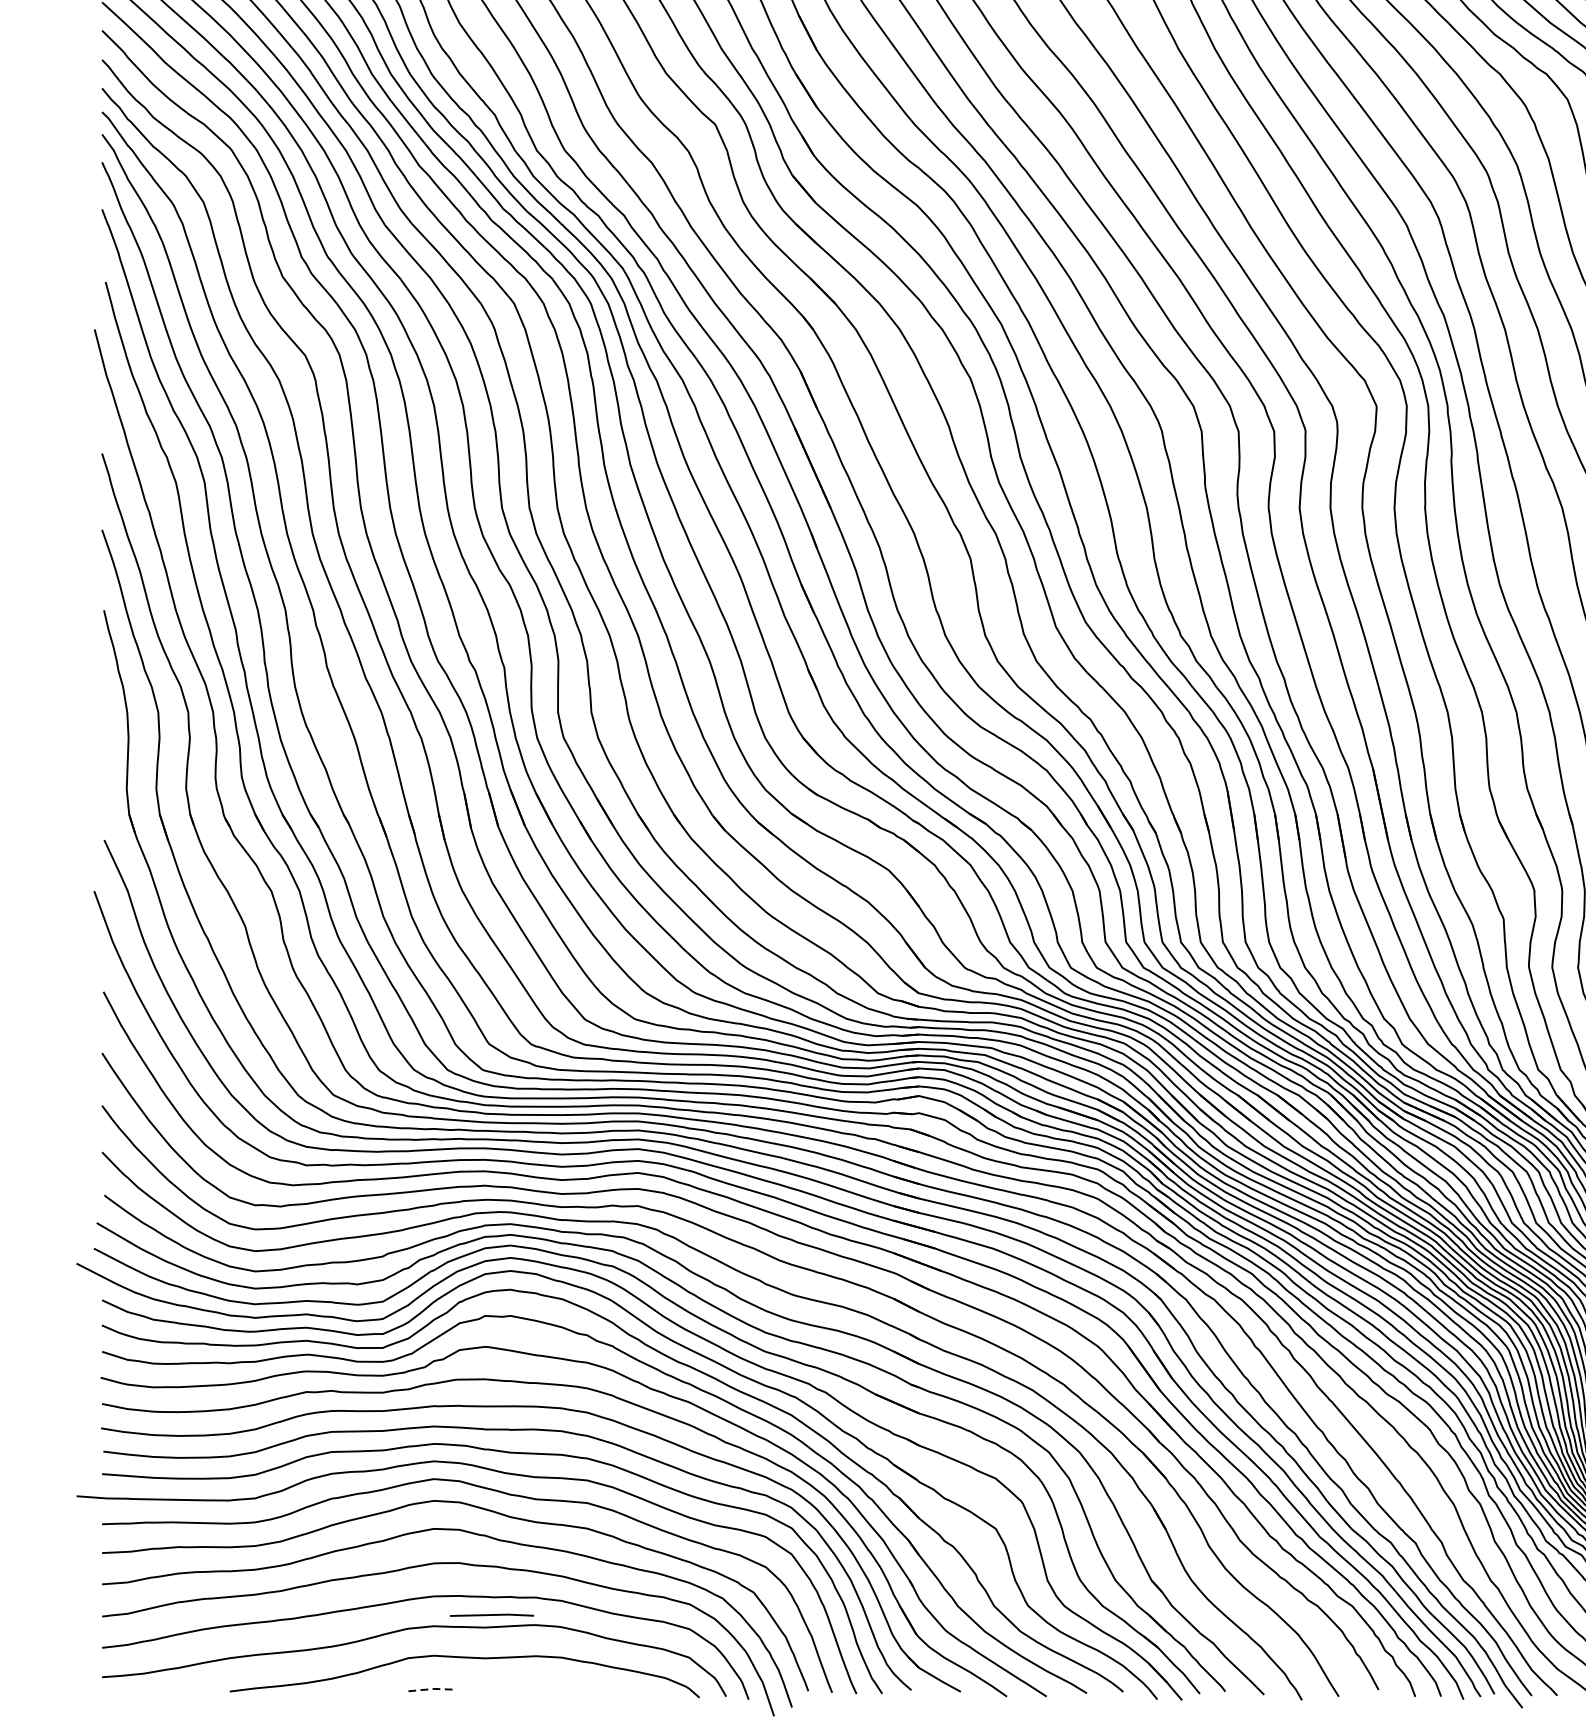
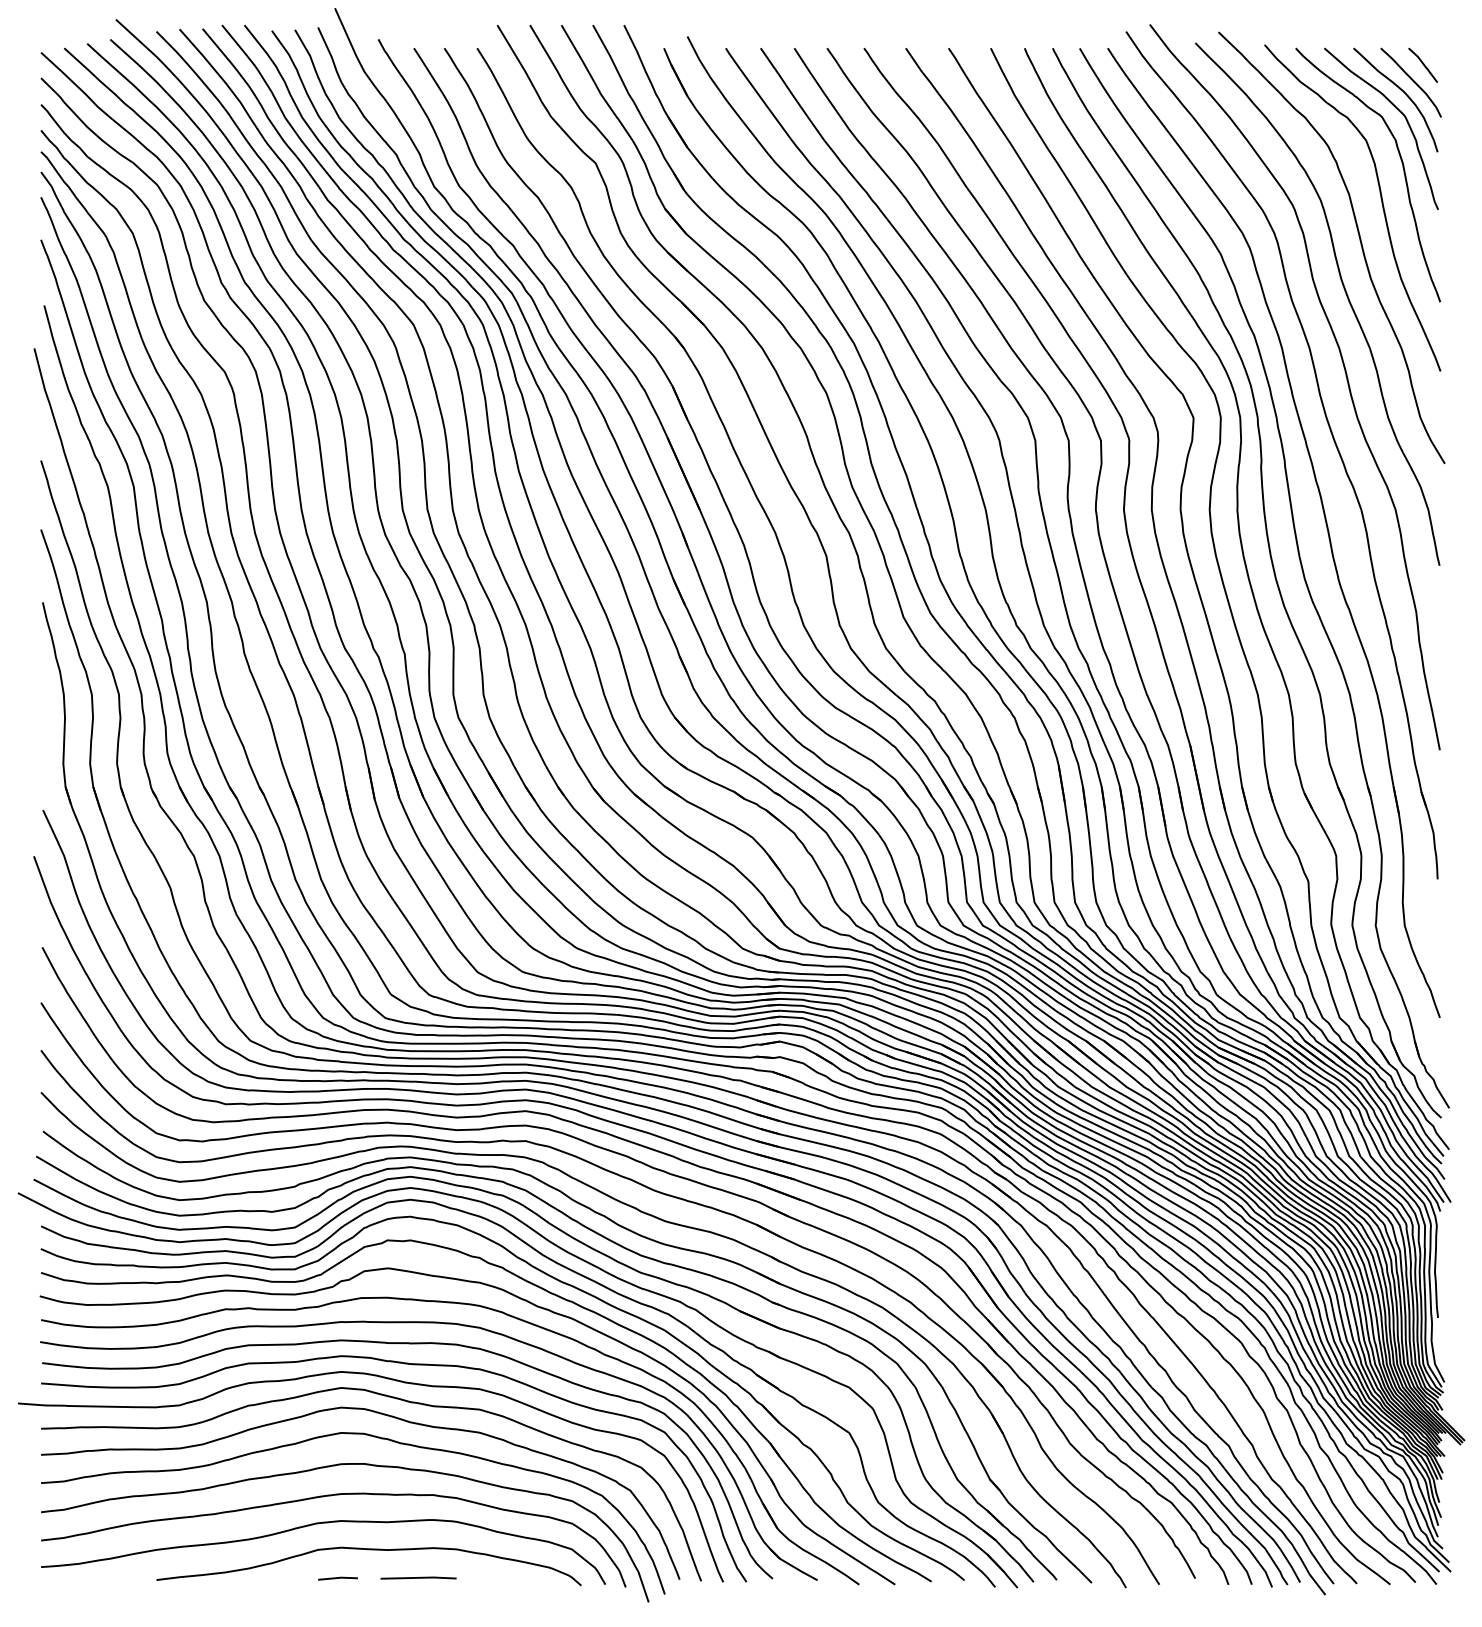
line: (491, 1614) -> (418, 1577), moved
line: (431, 1688) -> (338, 1577), dashed -> solid

